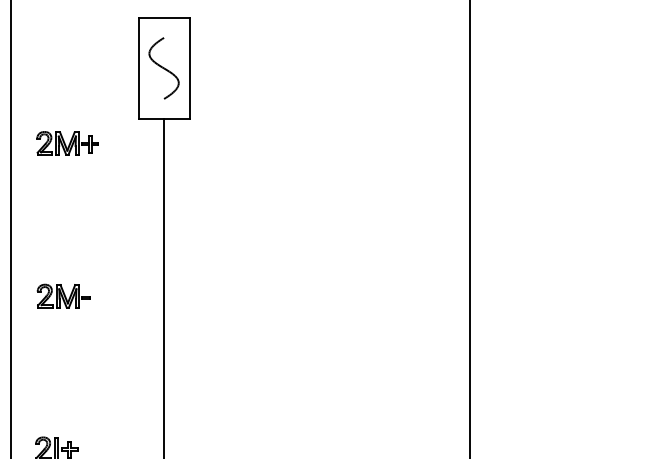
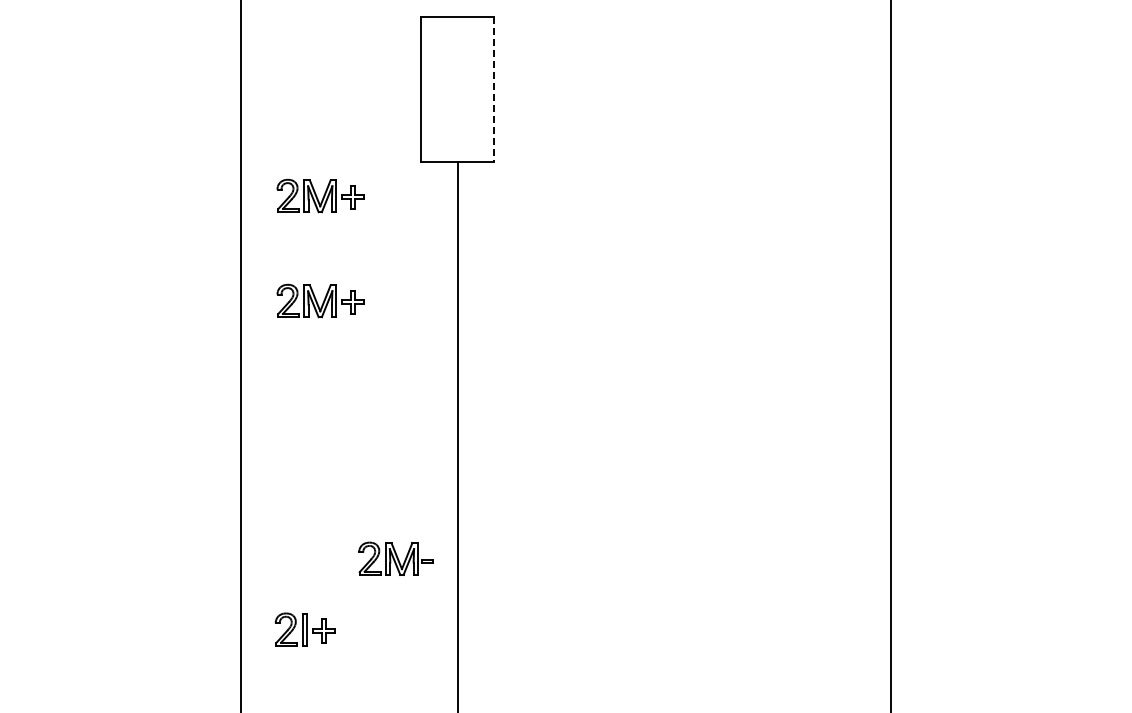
part: (164, 68) -> (457, 89), removed
line: (189, 69) -> (493, 90), solid -> dashed
part: (67, 217) -> (320, 300), added
part: (63, 295) -> (395, 558), moved

